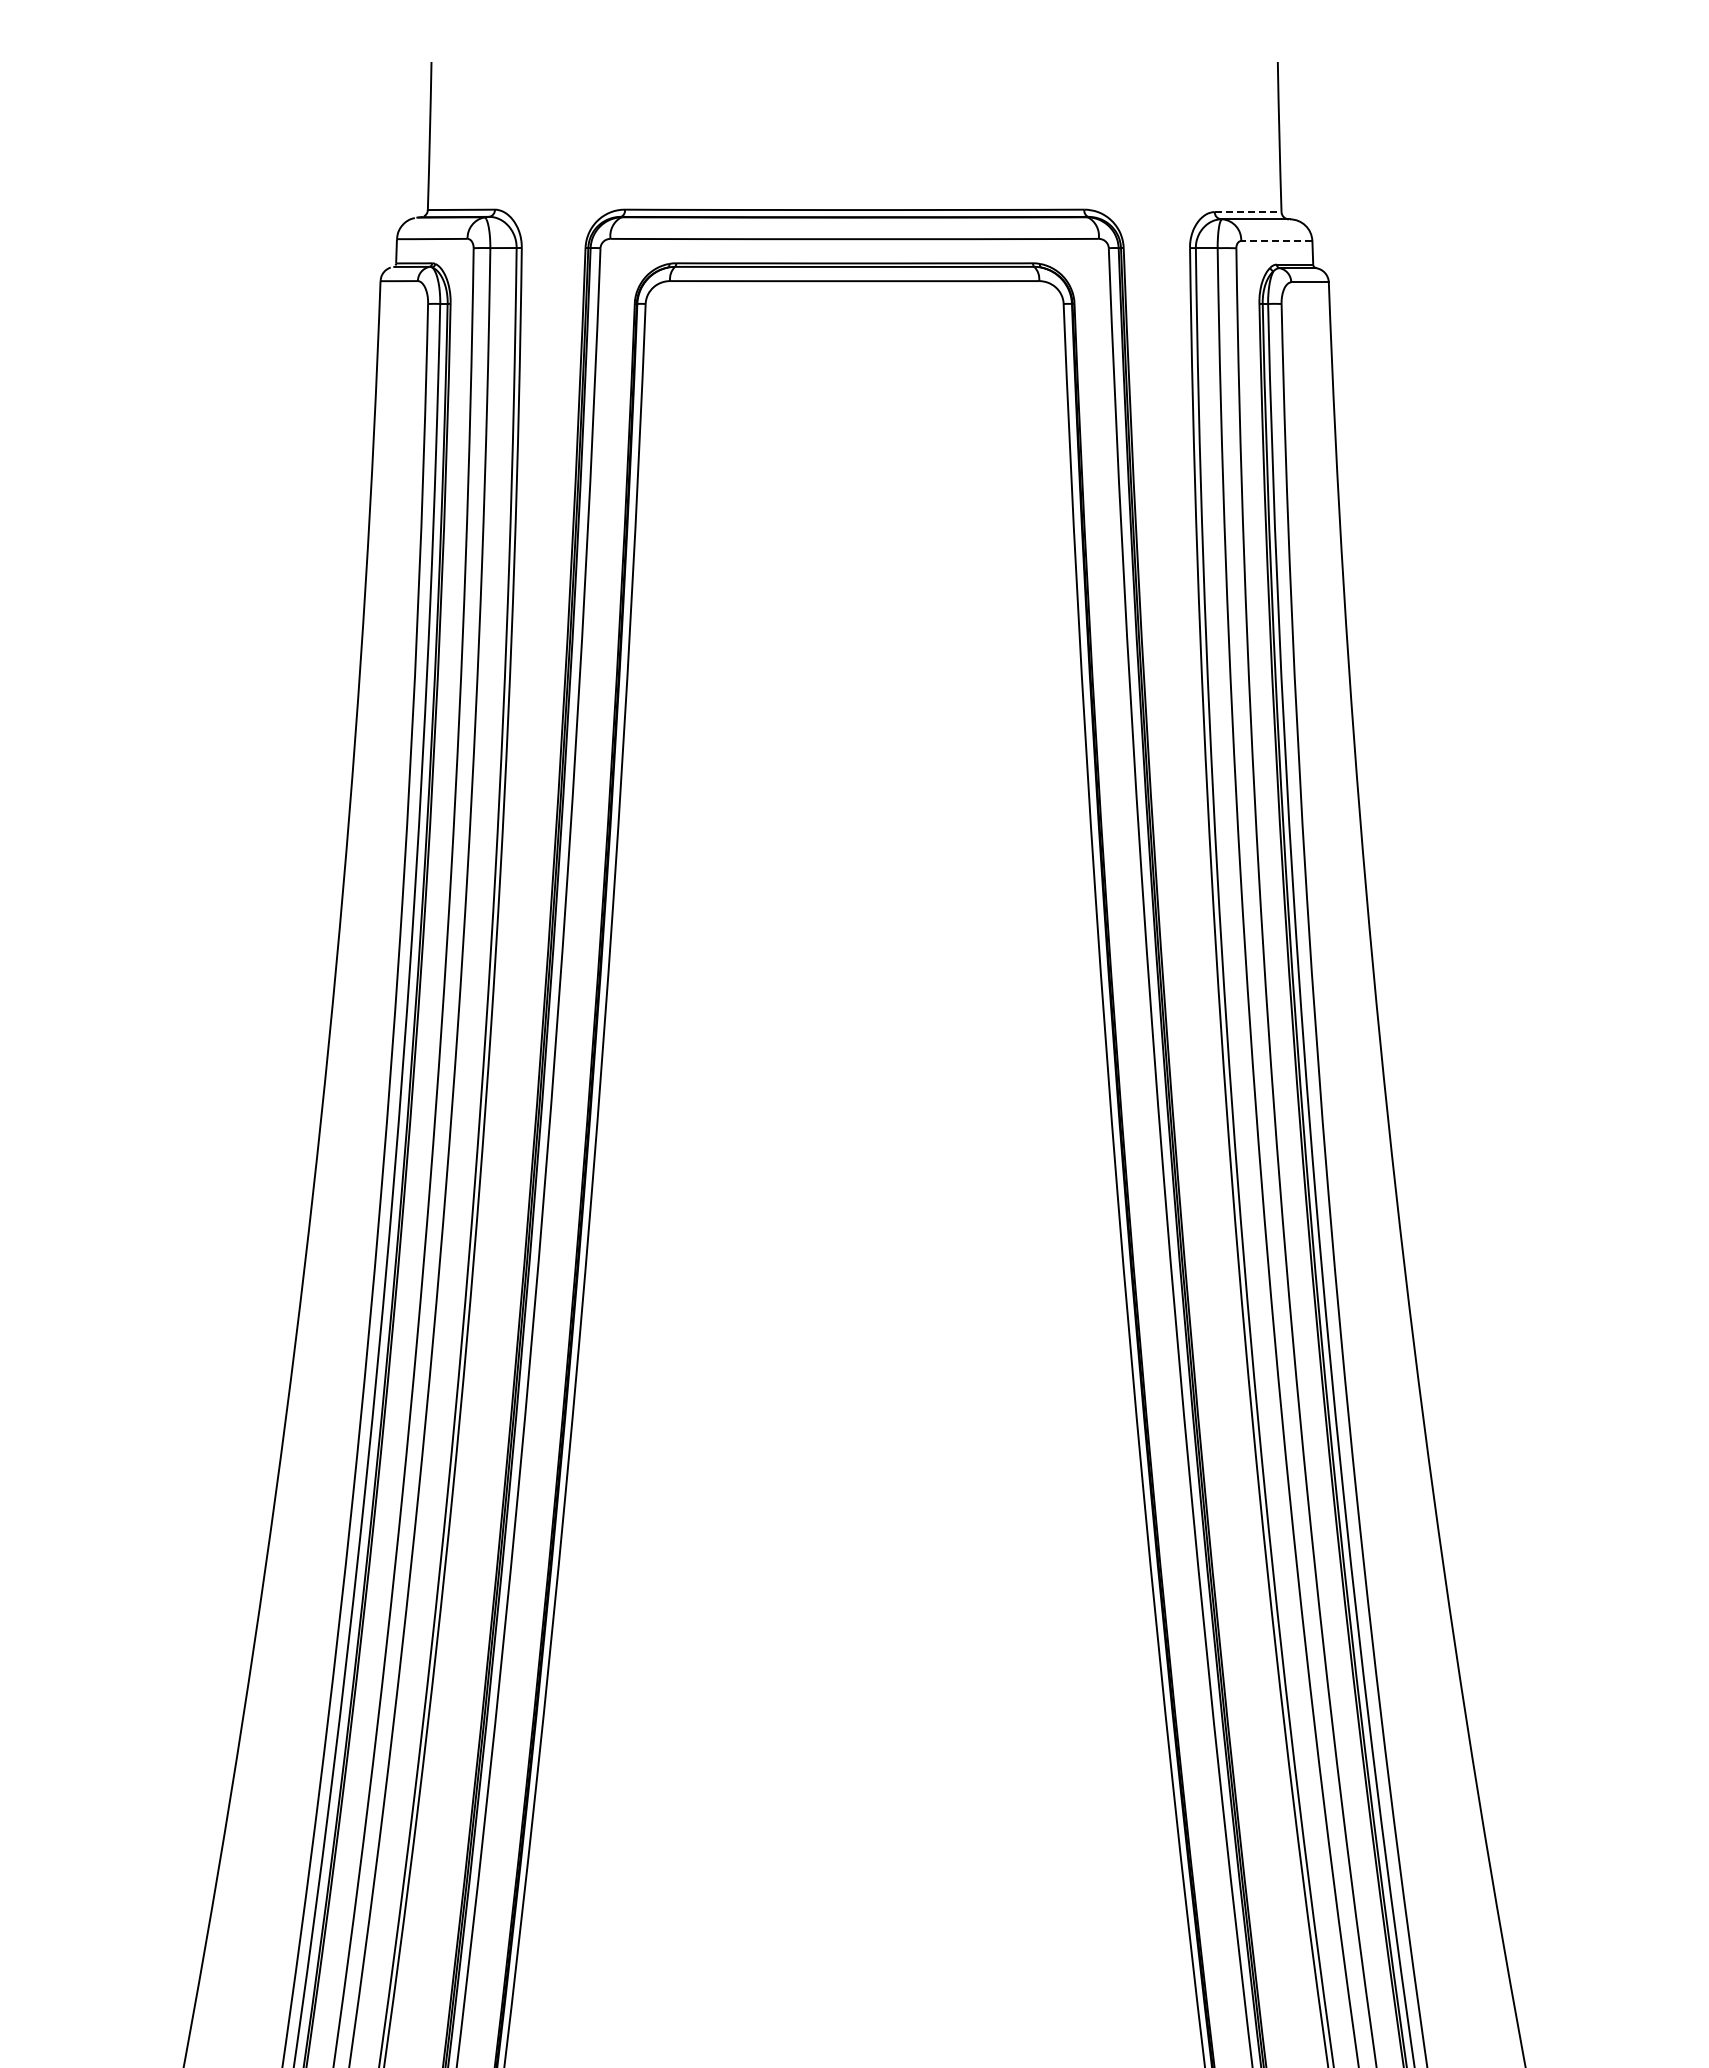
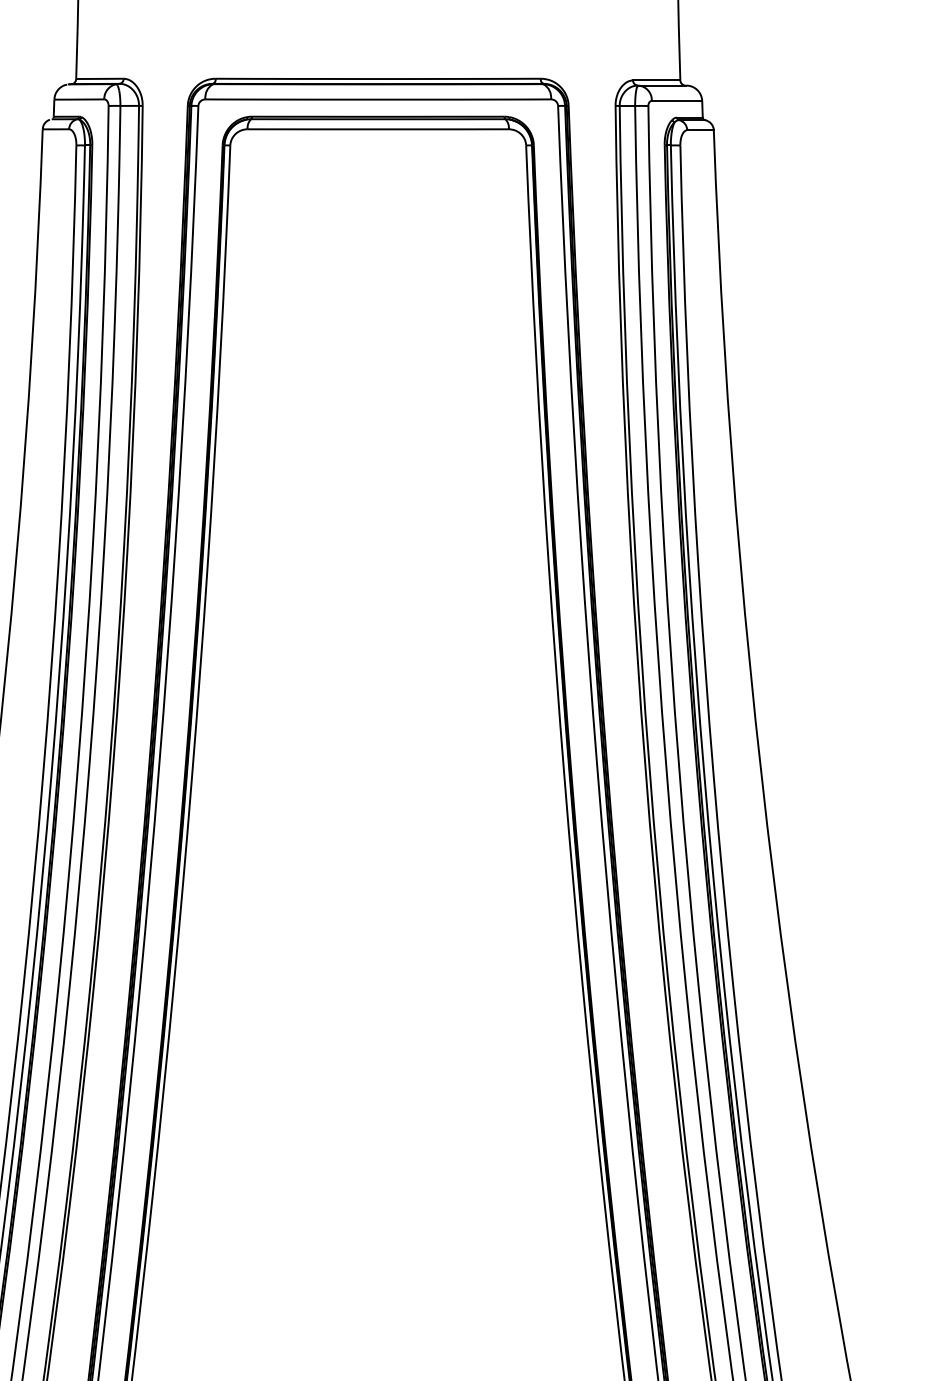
line: (1248, 212) -> (656, 80), dashed -> solid
line: (1276, 241) -> (676, 101), dashed -> solid

